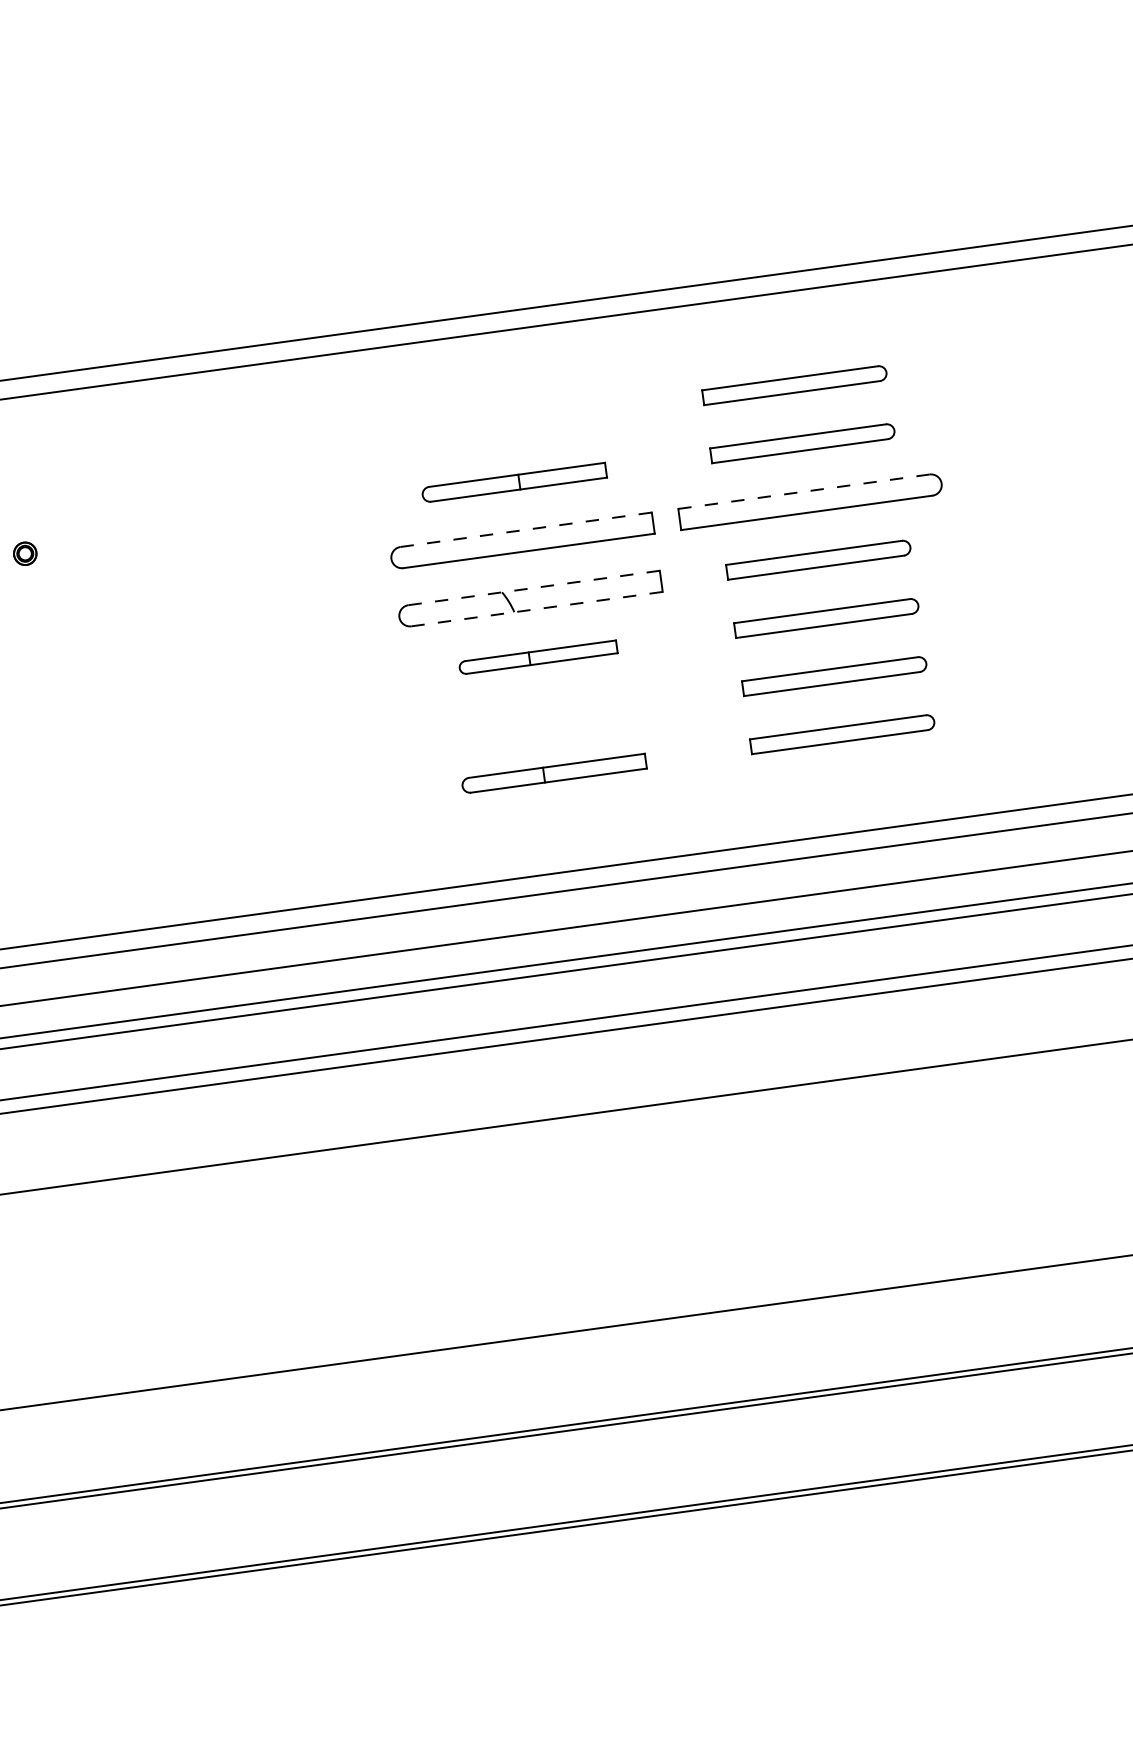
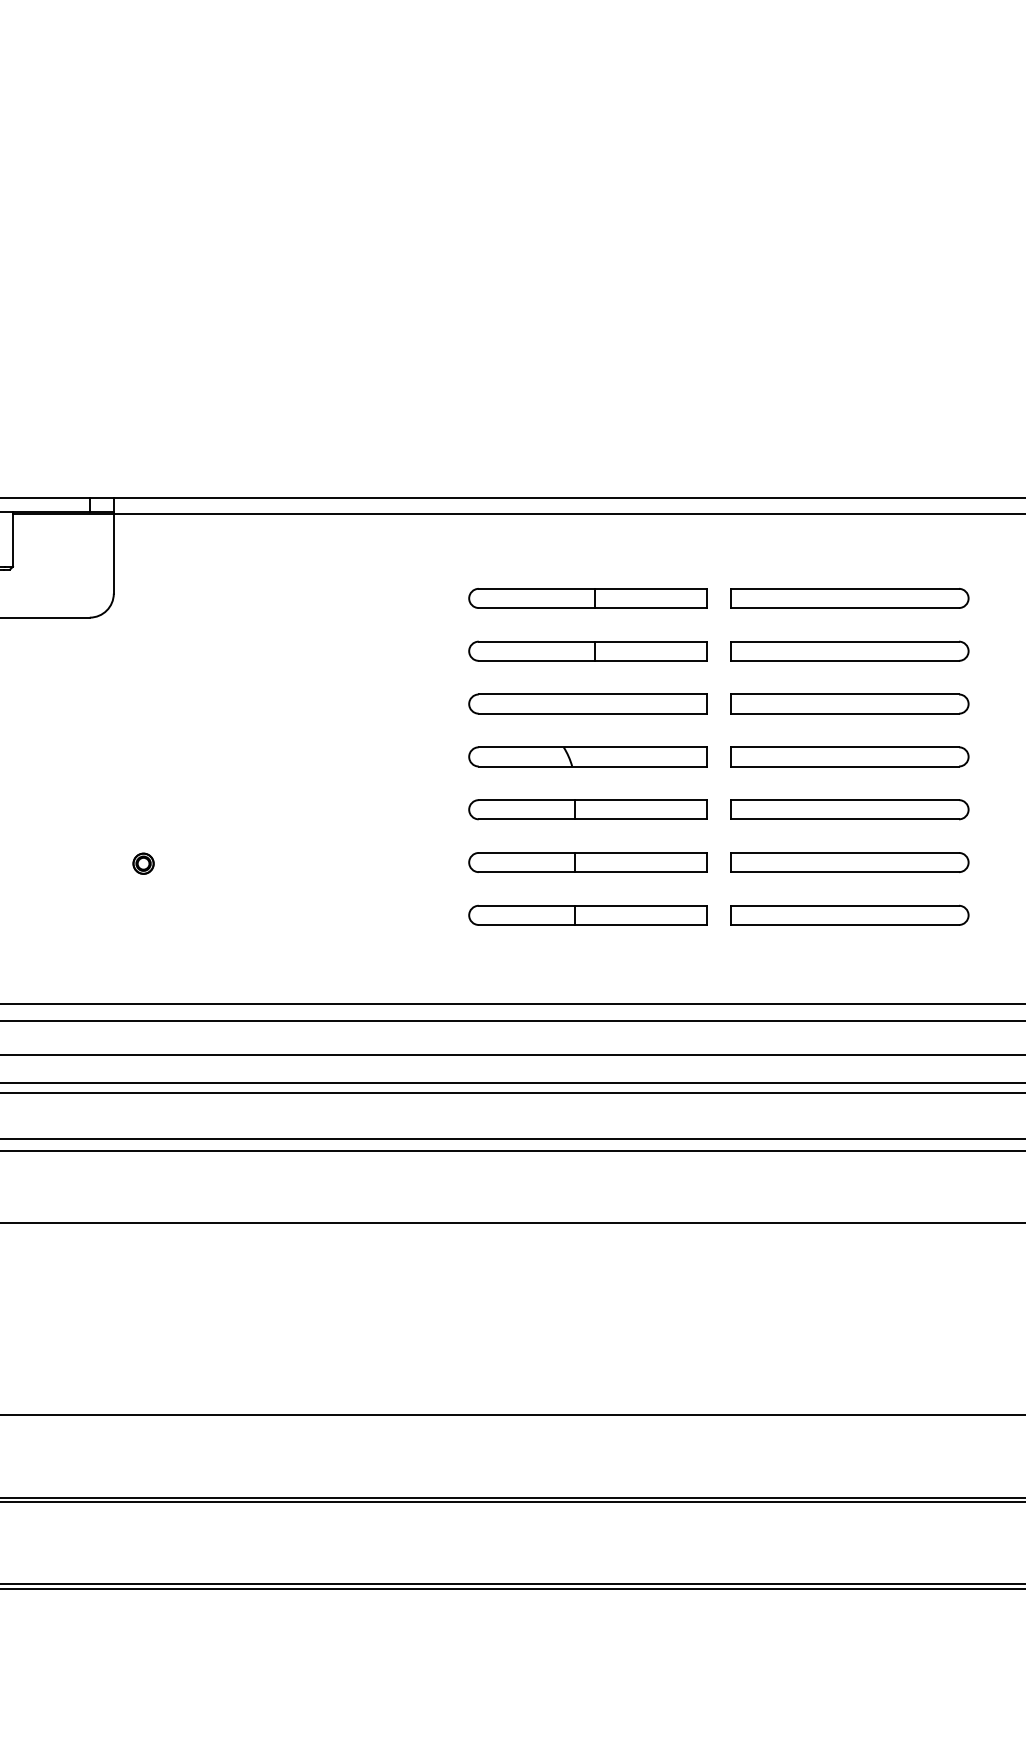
part: (794, 385) -> (849, 598), size x1.43
part: (505, 424) -> (587, 598), added
part: (802, 442) -> (849, 650), size x1.43
part: (513, 482) -> (587, 650), size x1.43
line: (803, 491) -> (844, 694), dashed -> solid
line: (525, 529) -> (592, 694), dashed -> solid
part: (25, 553) -> (143, 863), moved
part: (818, 559) -> (849, 756), size x1.43
line: (533, 588) -> (592, 747), dashed -> solid
line: (537, 609) -> (593, 766), dashed -> solid
part: (826, 617) -> (849, 809), size x1.43
part: (537, 657) -> (587, 809), size x1.67
part: (834, 676) -> (849, 862), size x1.43
part: (545, 715) -> (587, 862), added
part: (842, 733) -> (849, 914), size x1.43
part: (553, 772) -> (587, 914), size x1.43

